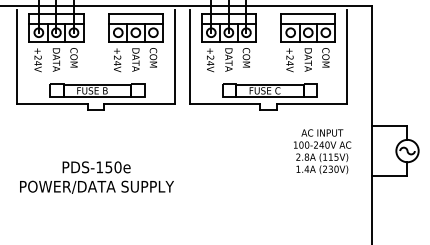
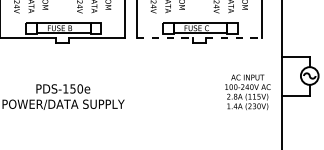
line: (225, 103) -> (165, 38), solid -> dashed
line: (312, 103) -> (234, 38), solid -> dashed
text: (322, 151) -> (247, 92), moved

